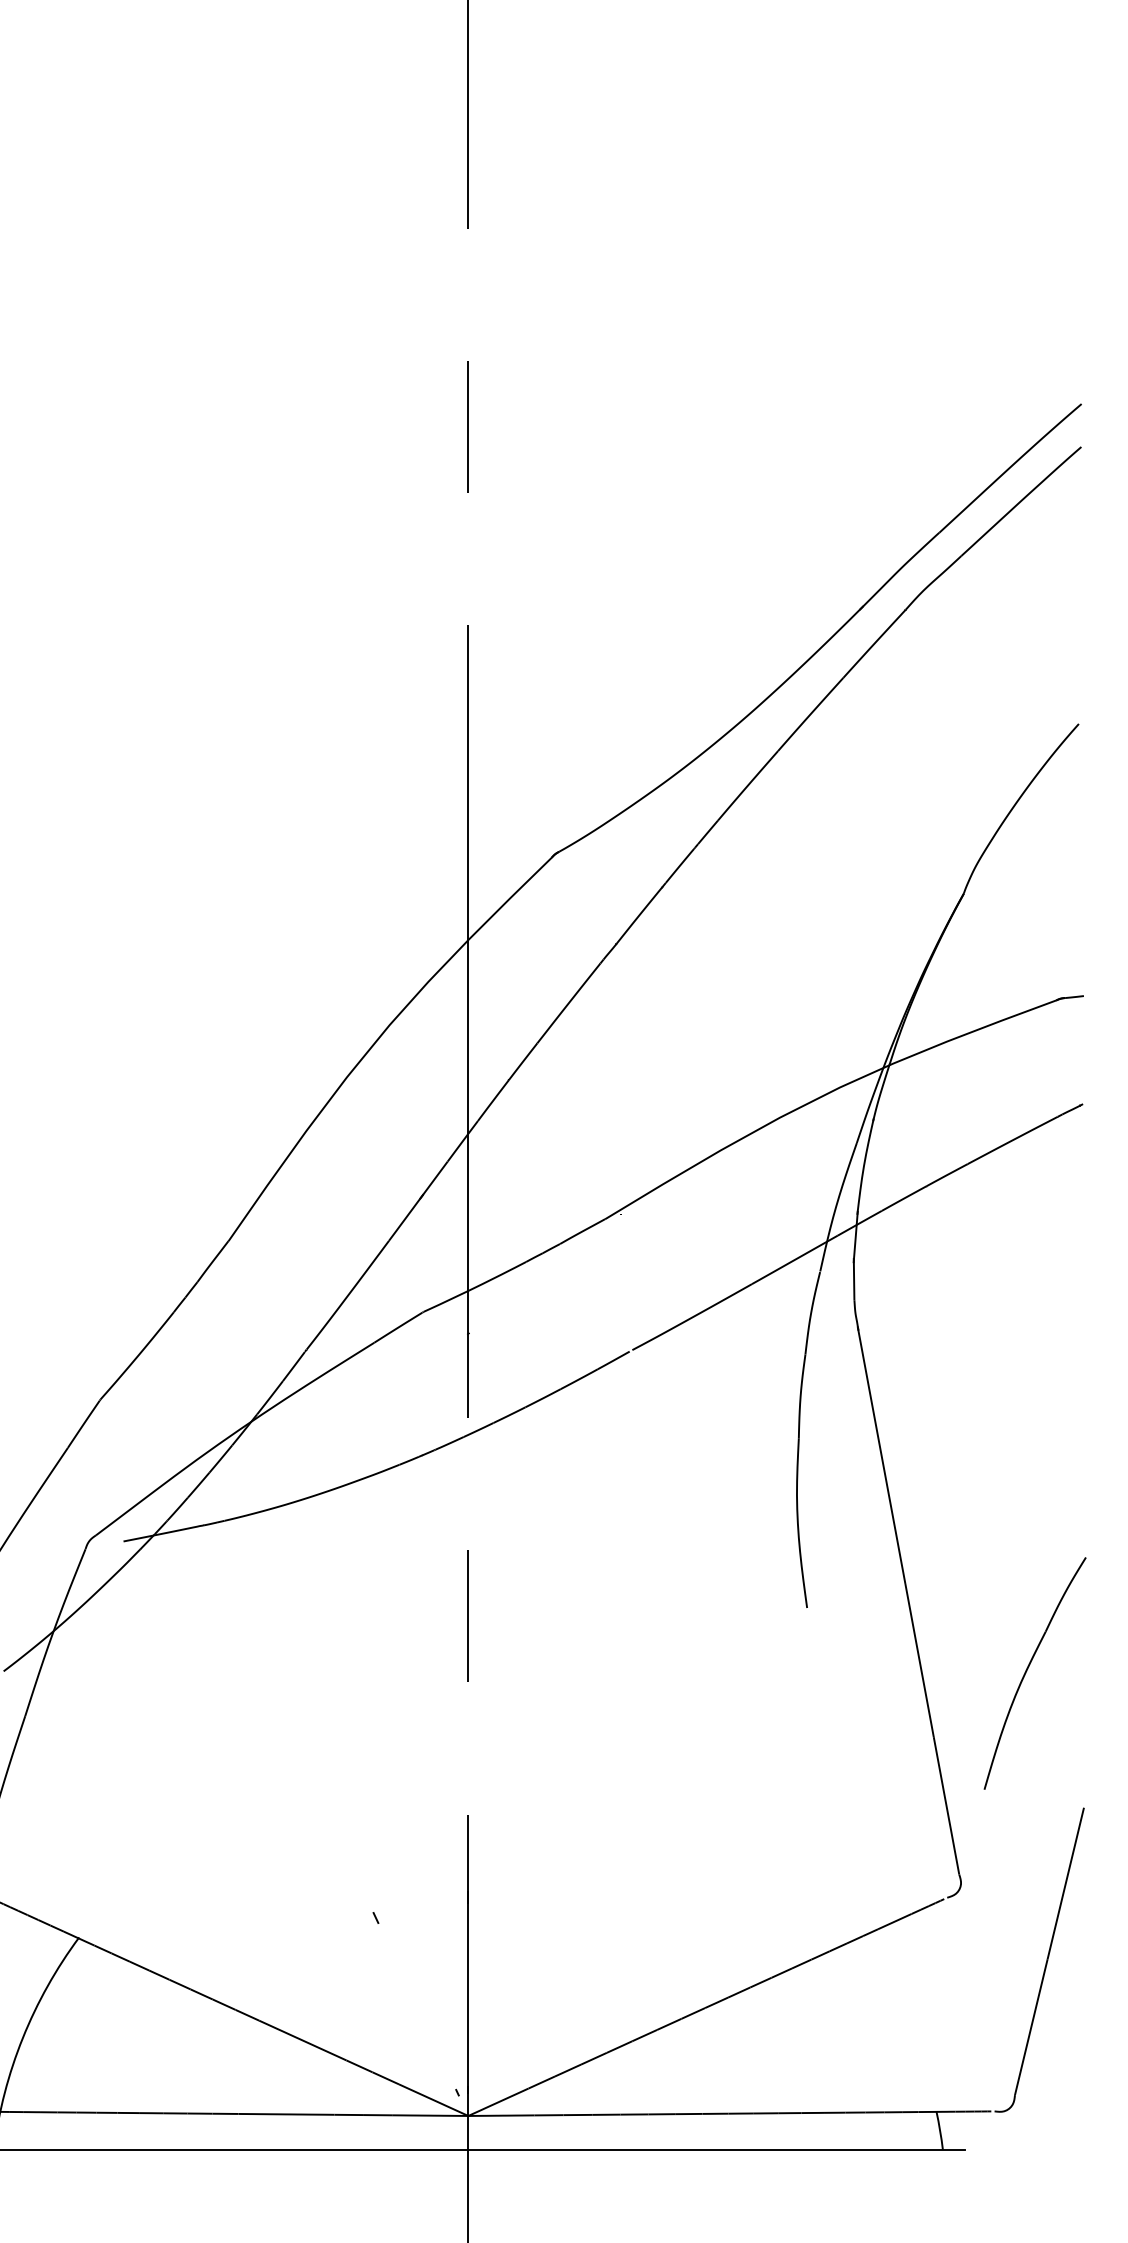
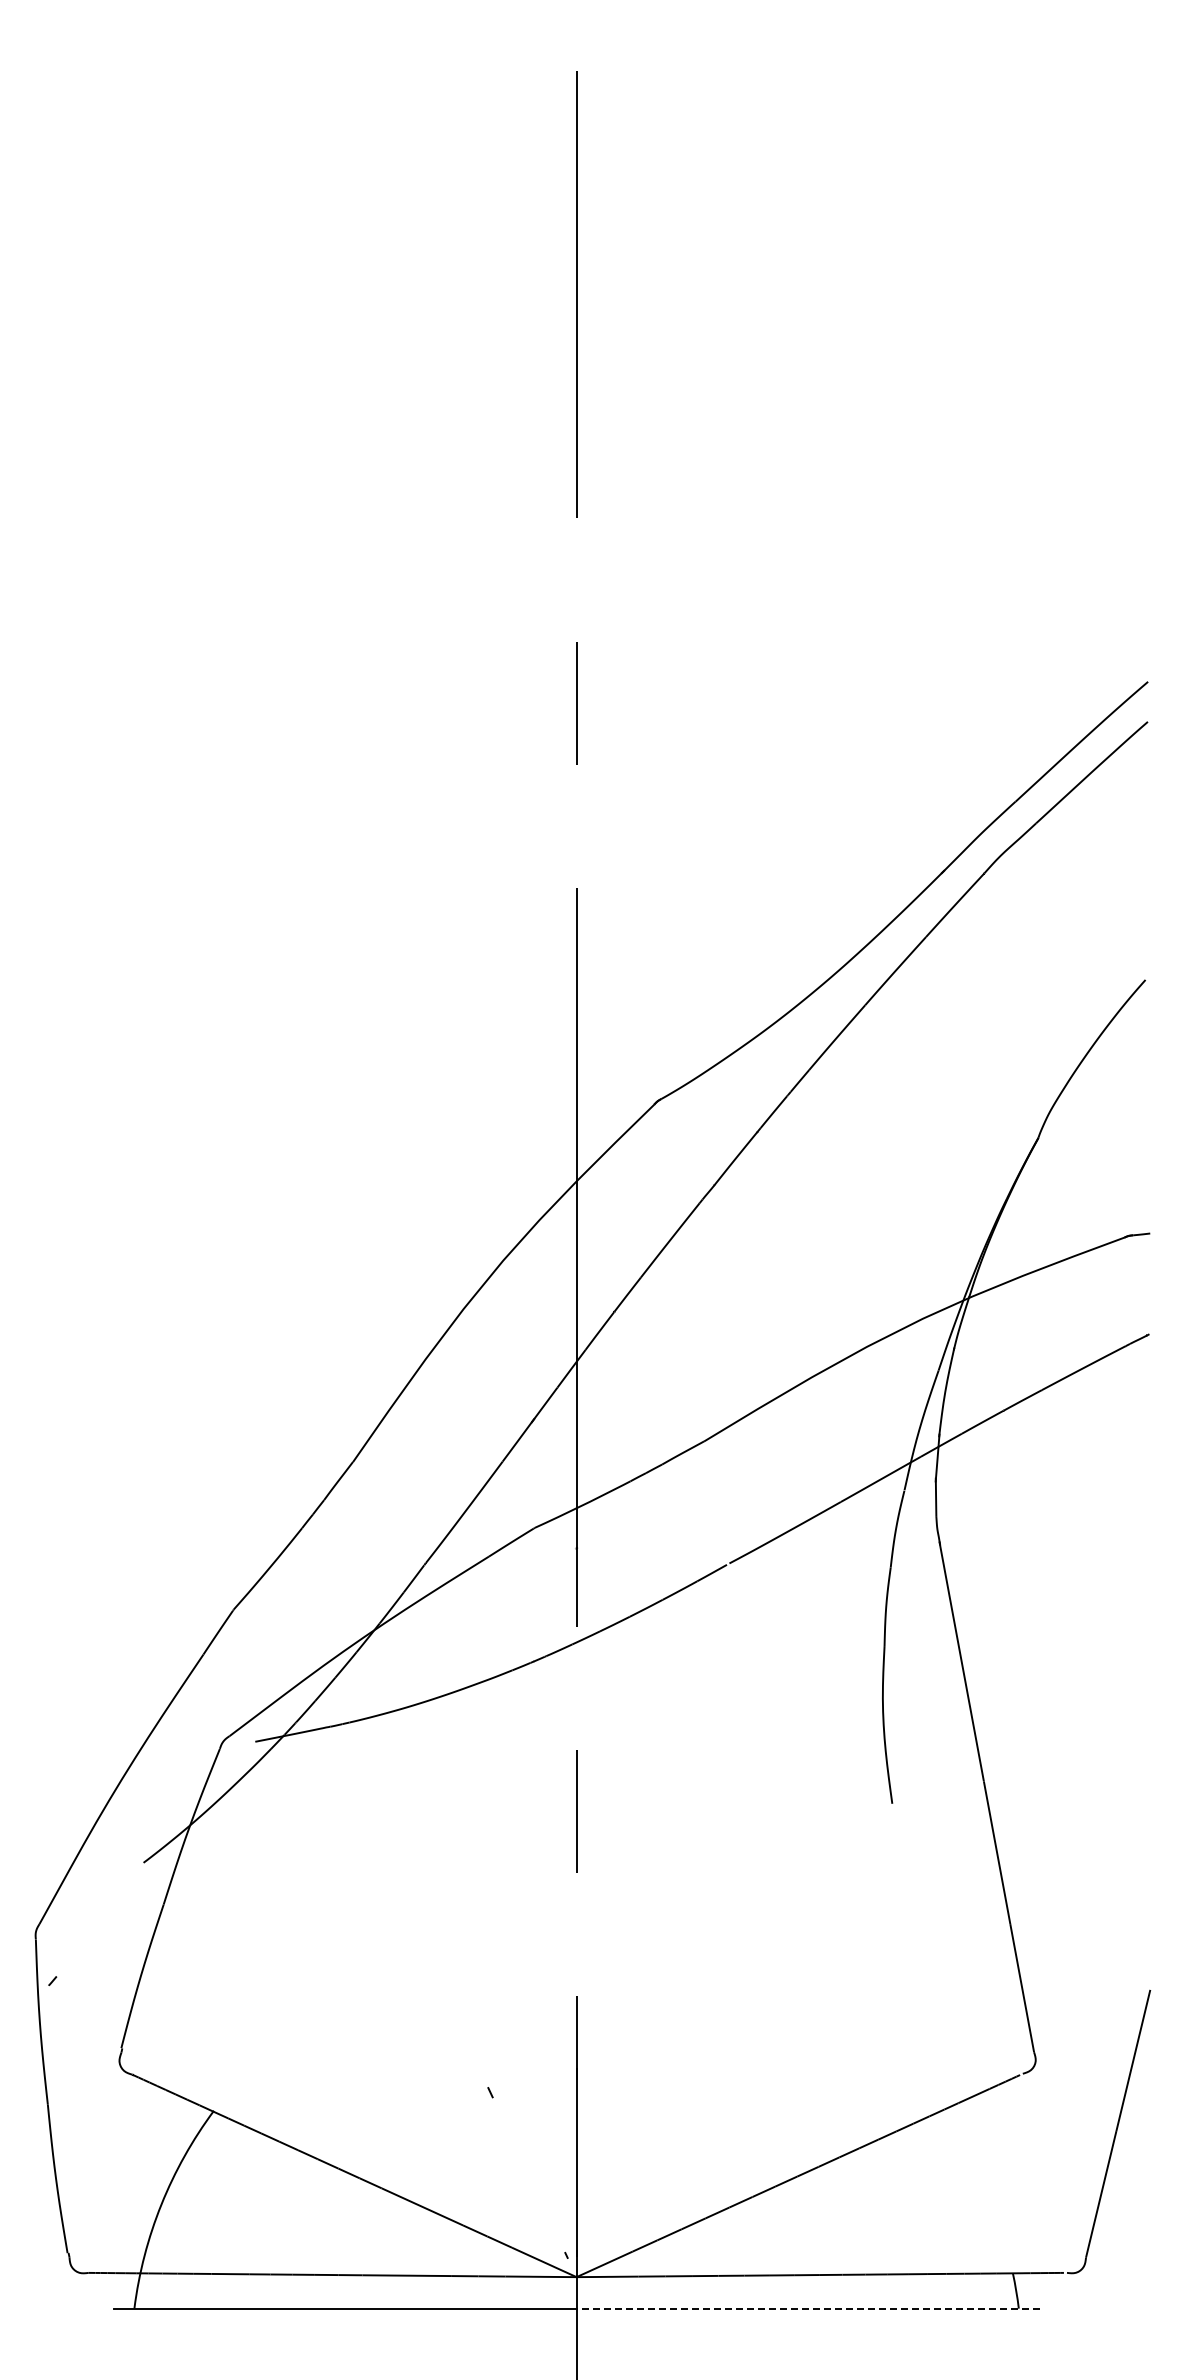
part: (1027, 1672) -> (1097, 1863), removed
line: (716, 2149) -> (807, 2308), solid -> dashed

